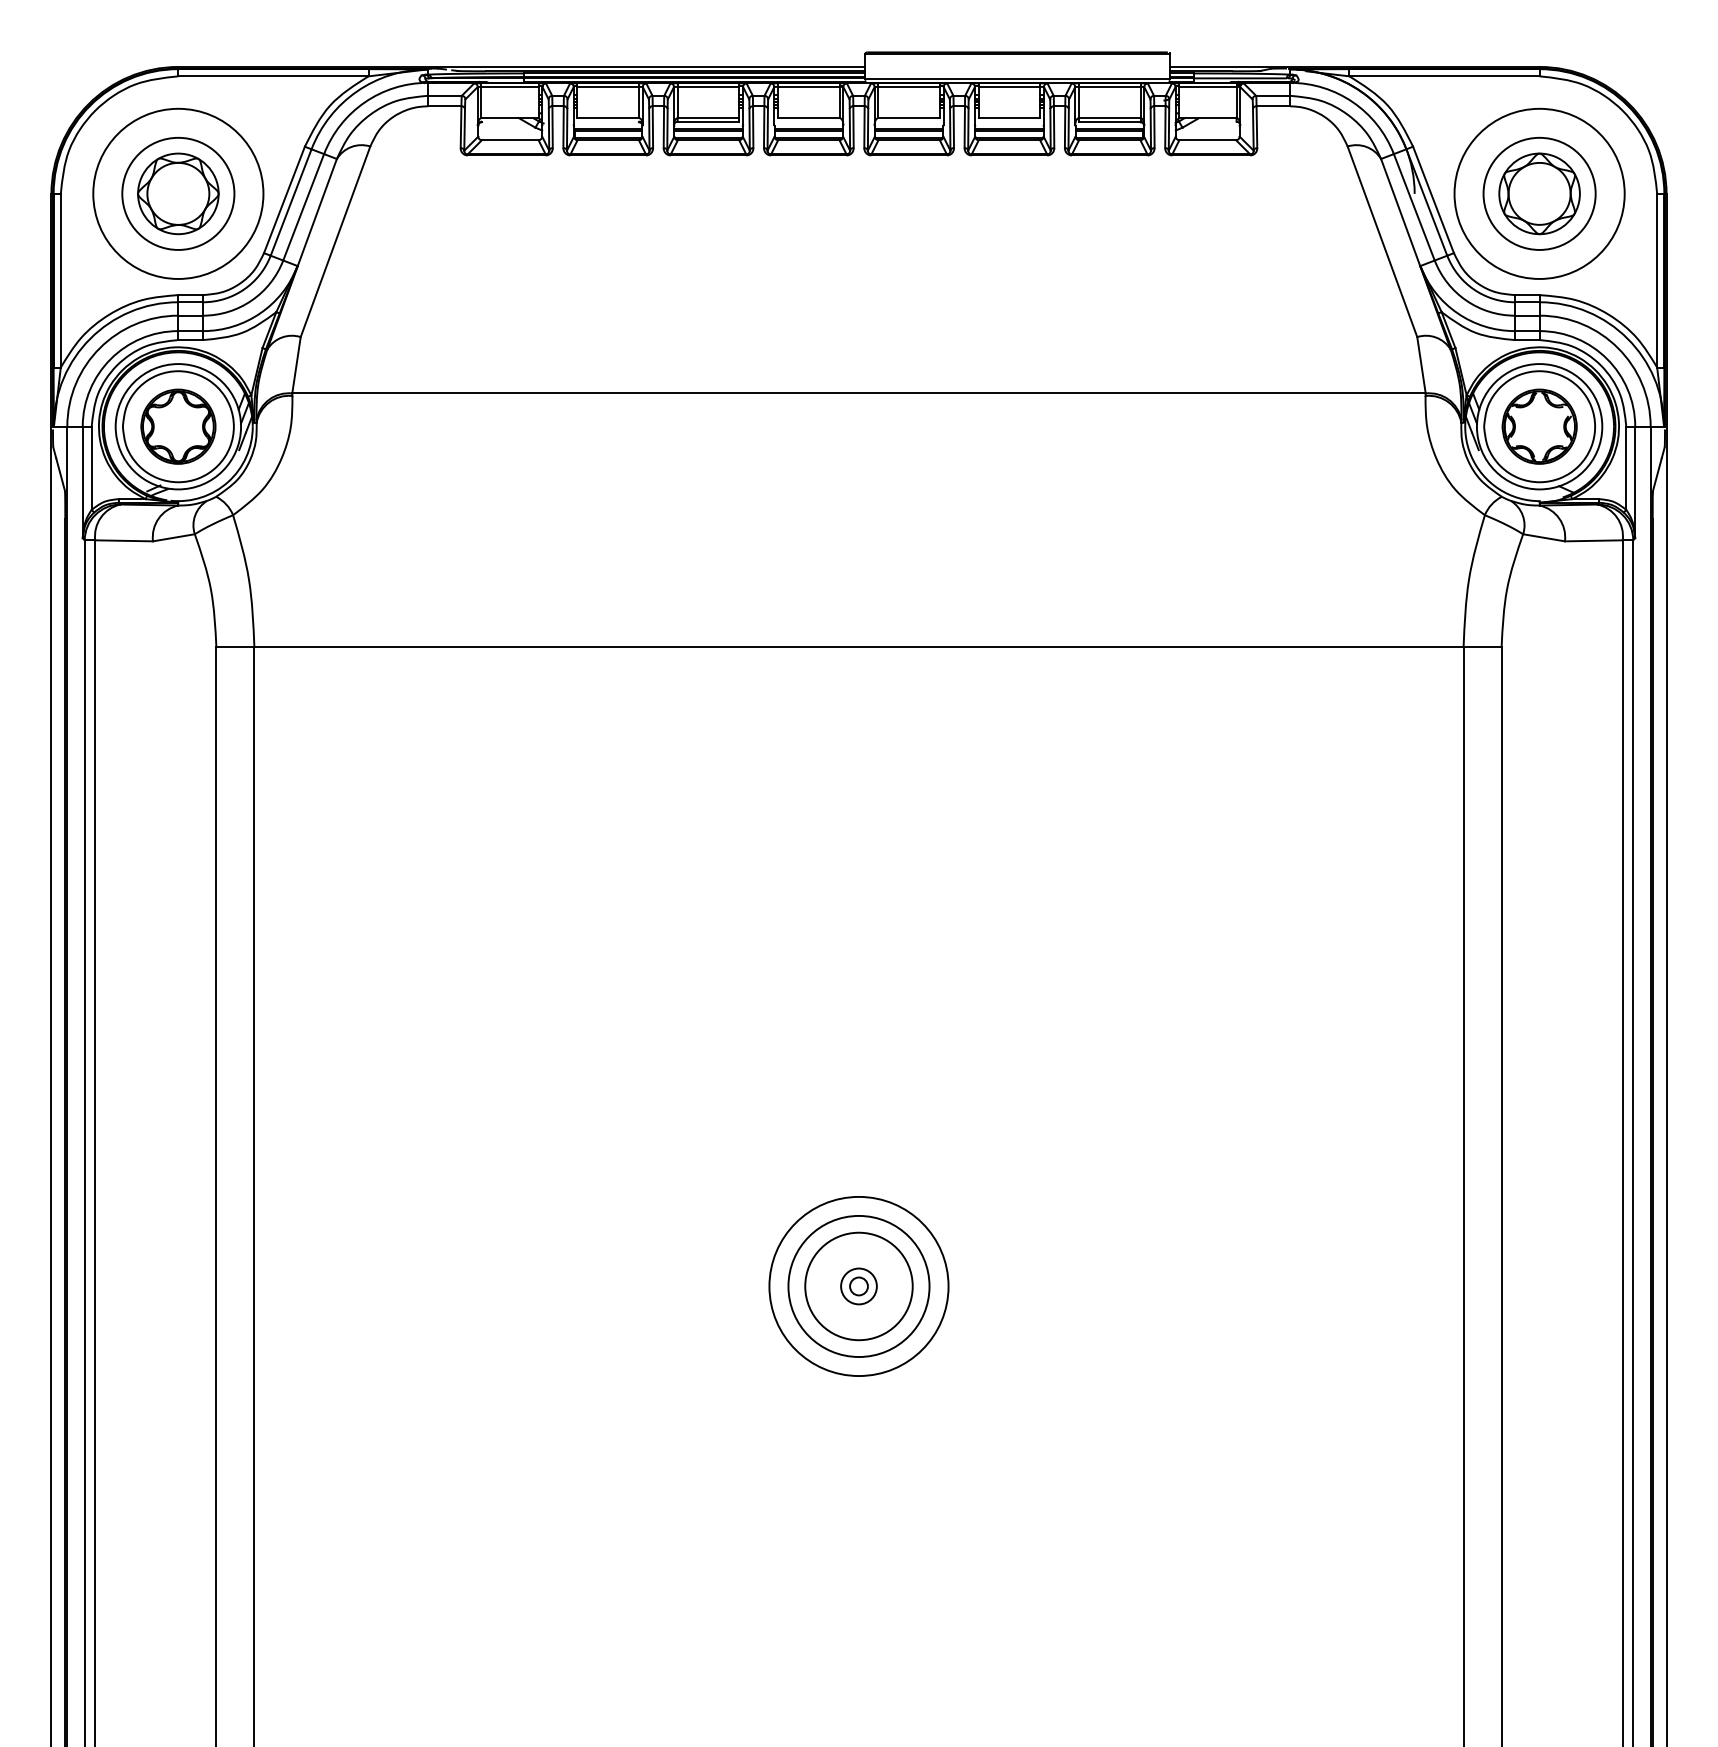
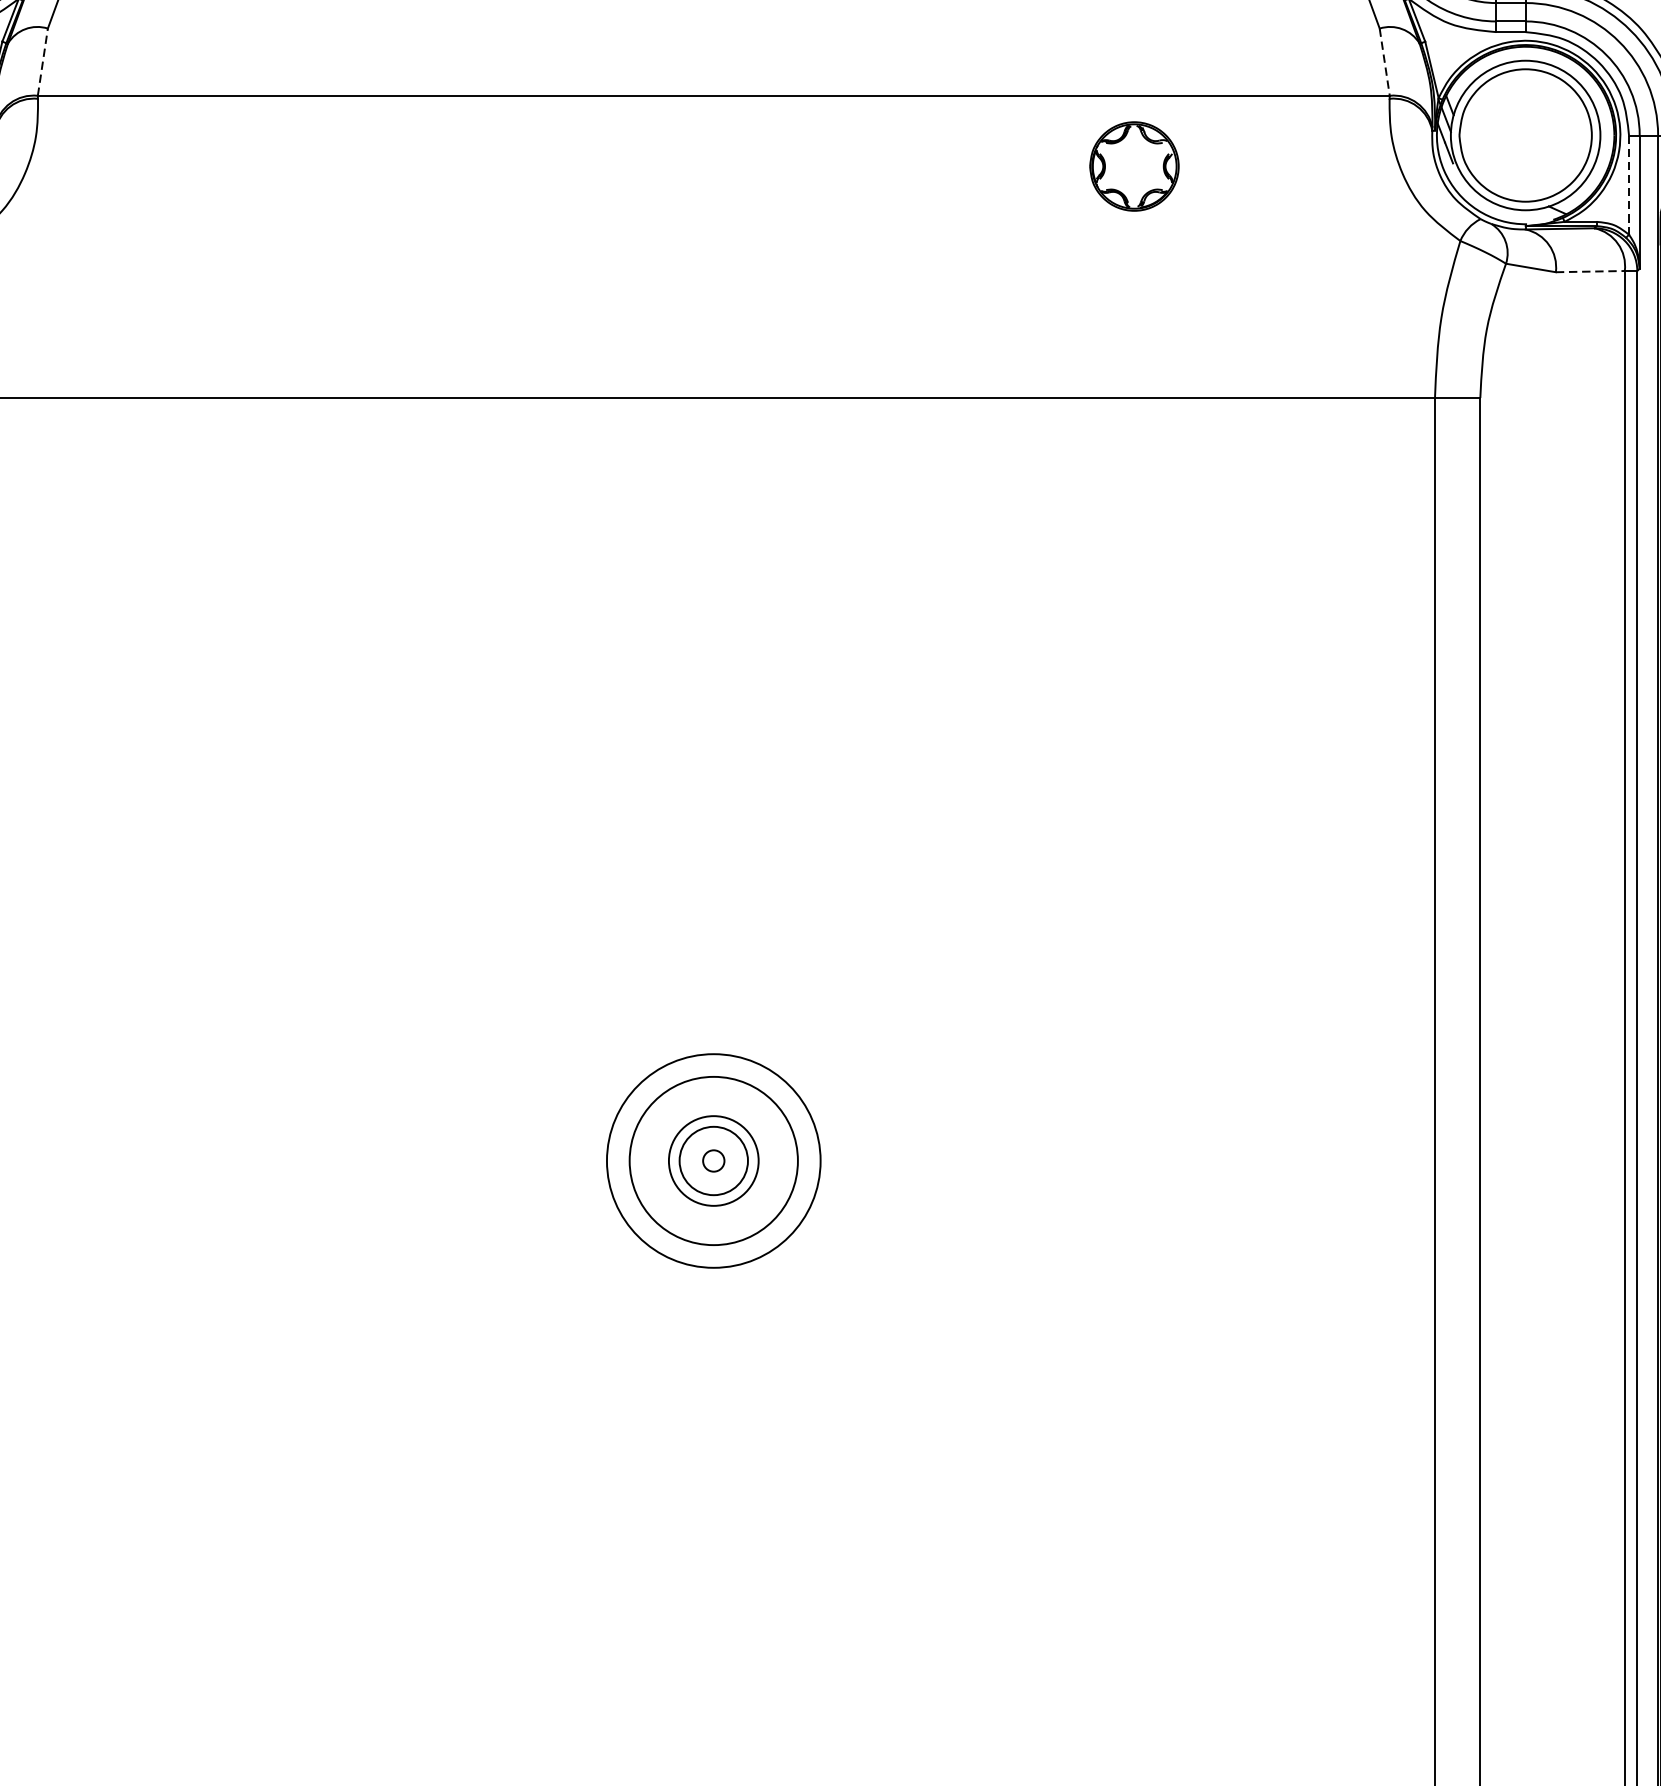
line: (296, 364) -> (42, 61), solid -> dashed
line: (1421, 365) -> (1384, 62), solid -> dashed
part: (1539, 426) -> (1134, 166), moved
line: (1626, 468) -> (1629, 185), solid -> dashed
line: (1593, 540) -> (1589, 271), solid -> dashed
circle: (858, 1286) -> (713, 1161), size x0.7
circle: (858, 1286) -> (713, 1161), size x1.6

